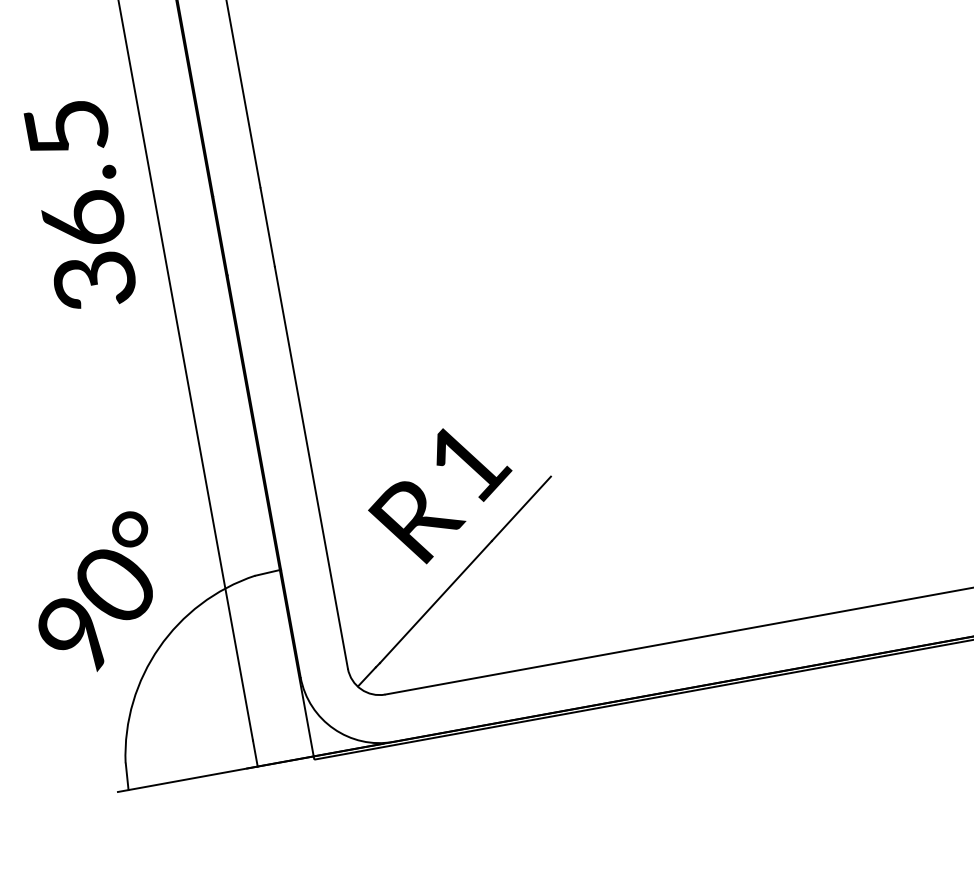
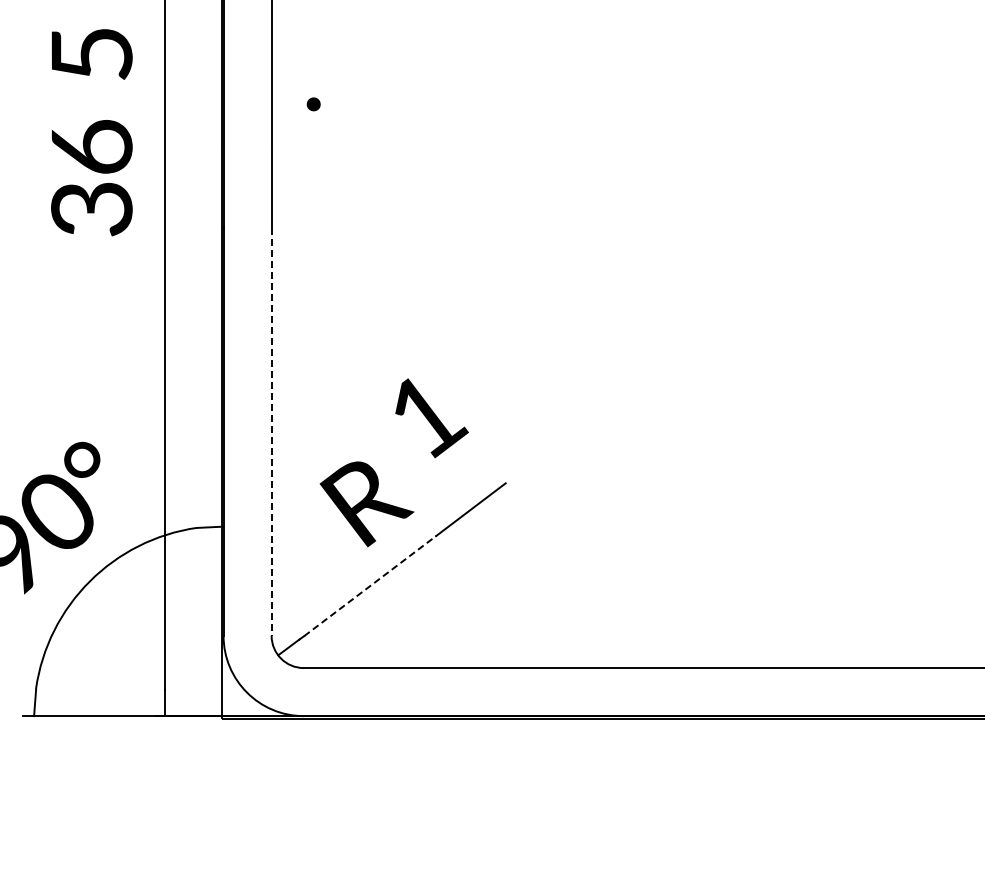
text: (109, 171) -> (313, 104), moved
text: (473, 463) -> (431, 418), moved
line: (311, 468) -> (271, 432), solid -> dashed
line: (436, 602) -> (370, 586), solid -> dashed

